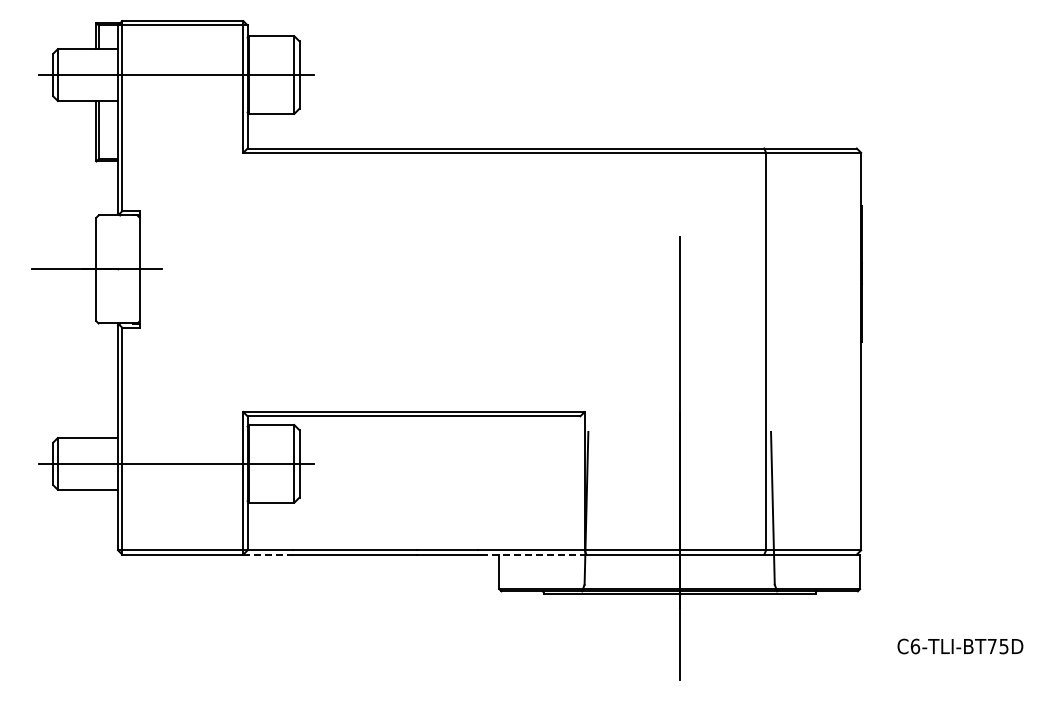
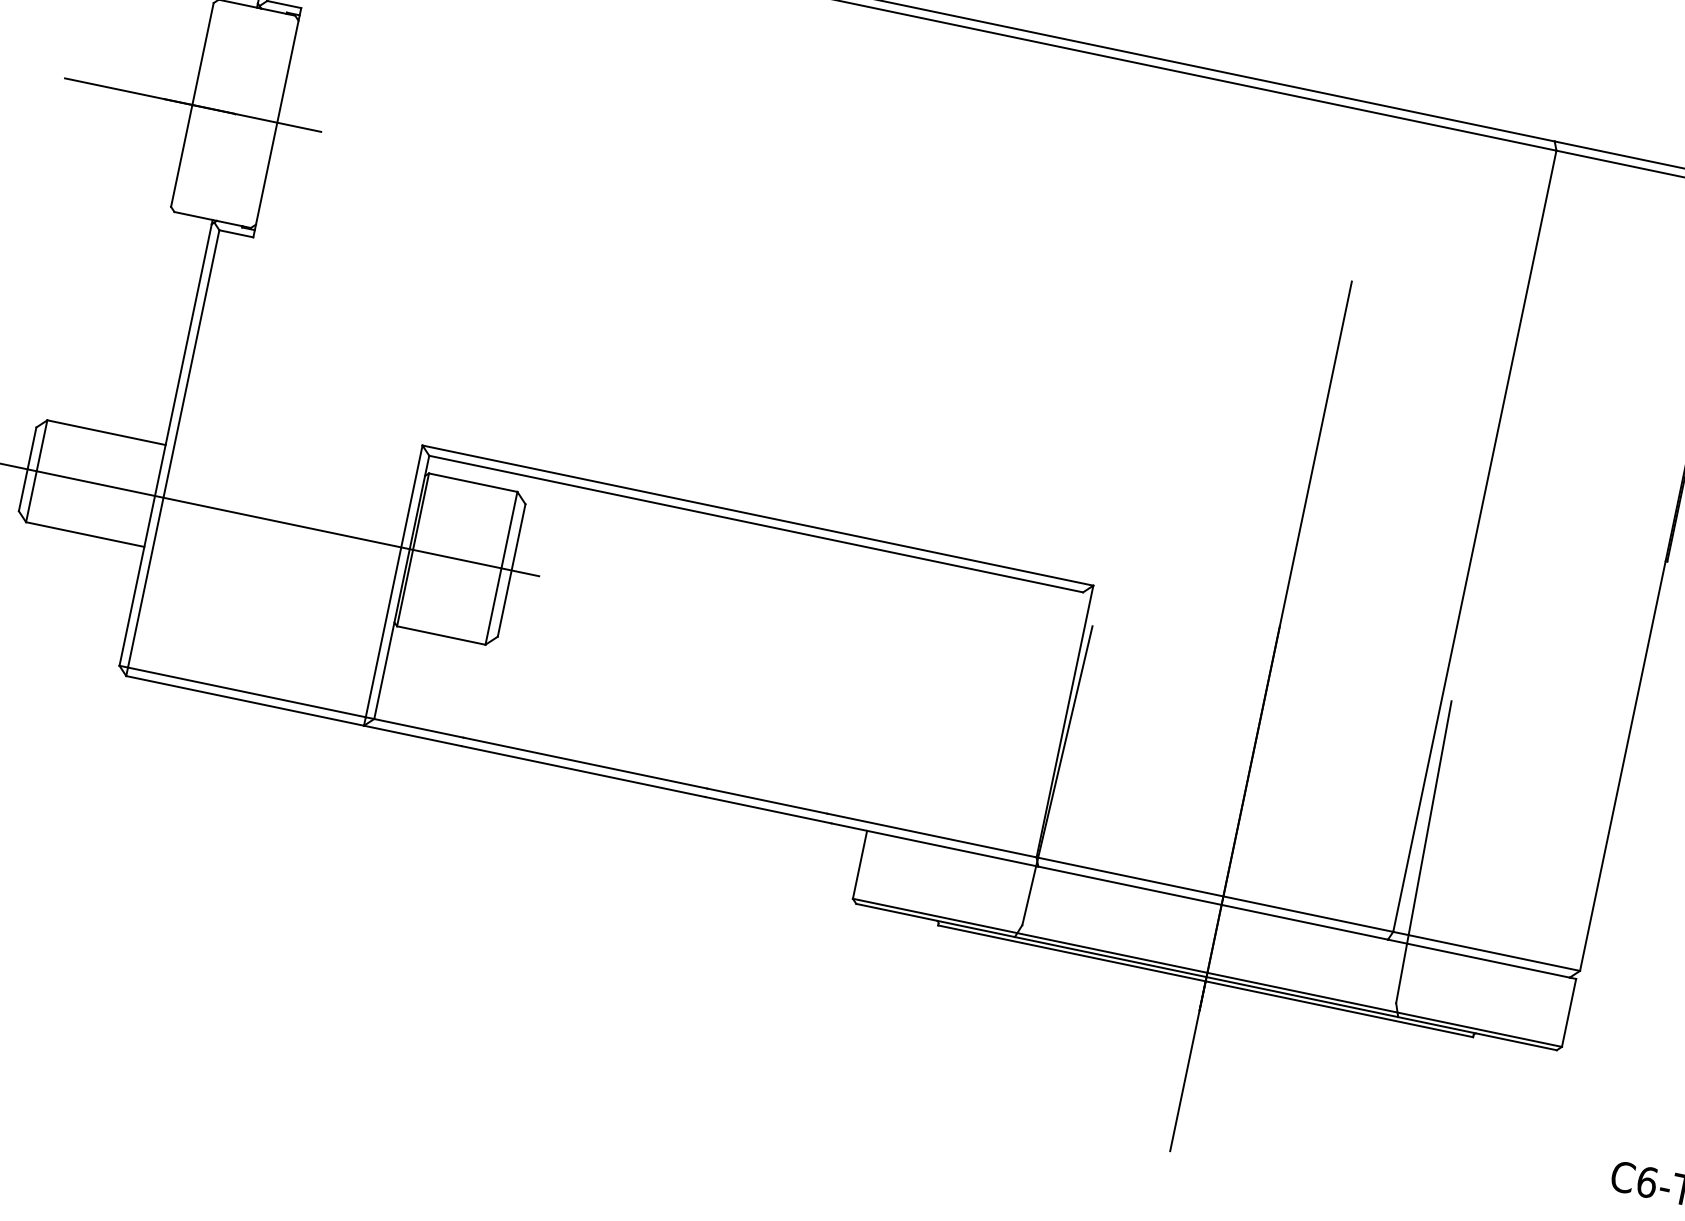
line: (268, 554) -> (413, 735), dashed -> solid
line: (533, 554) -> (934, 844), dashed -> solid

